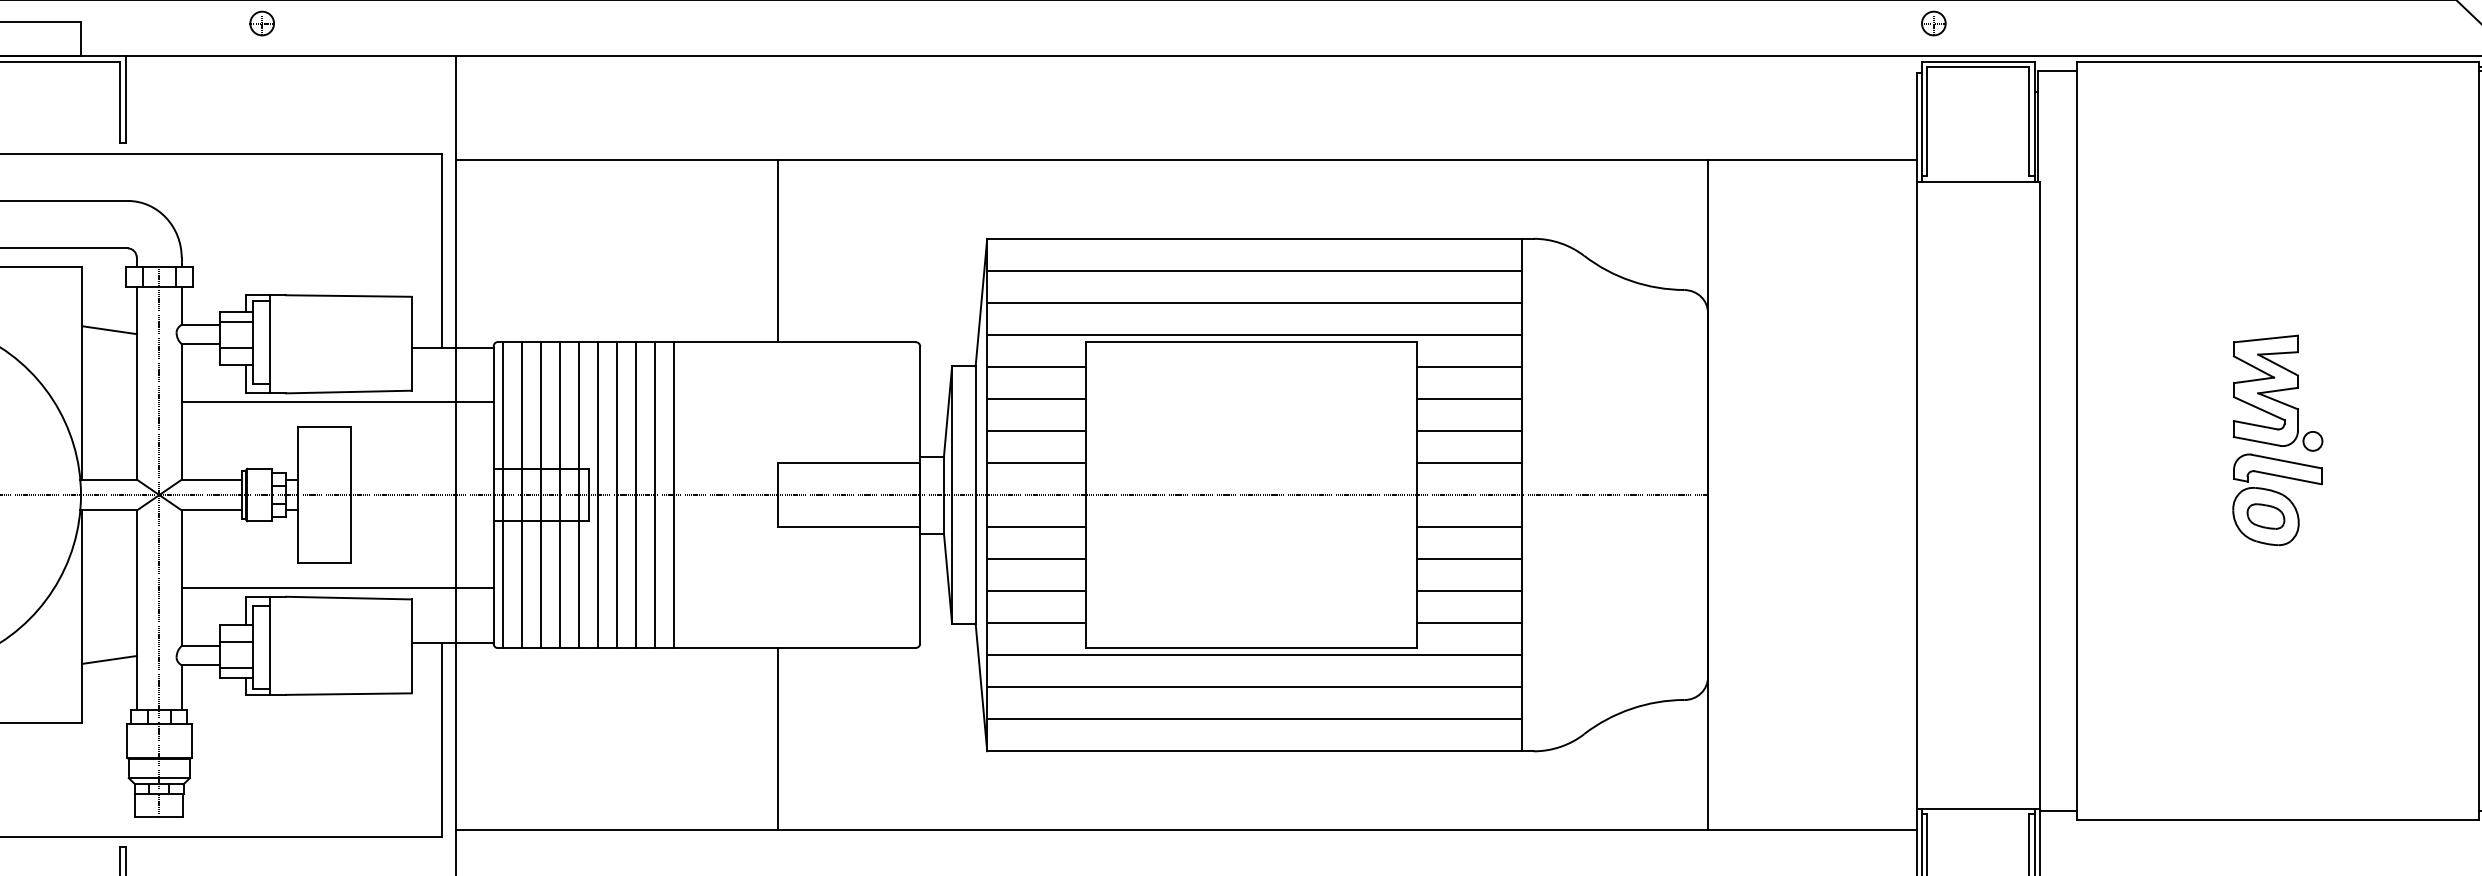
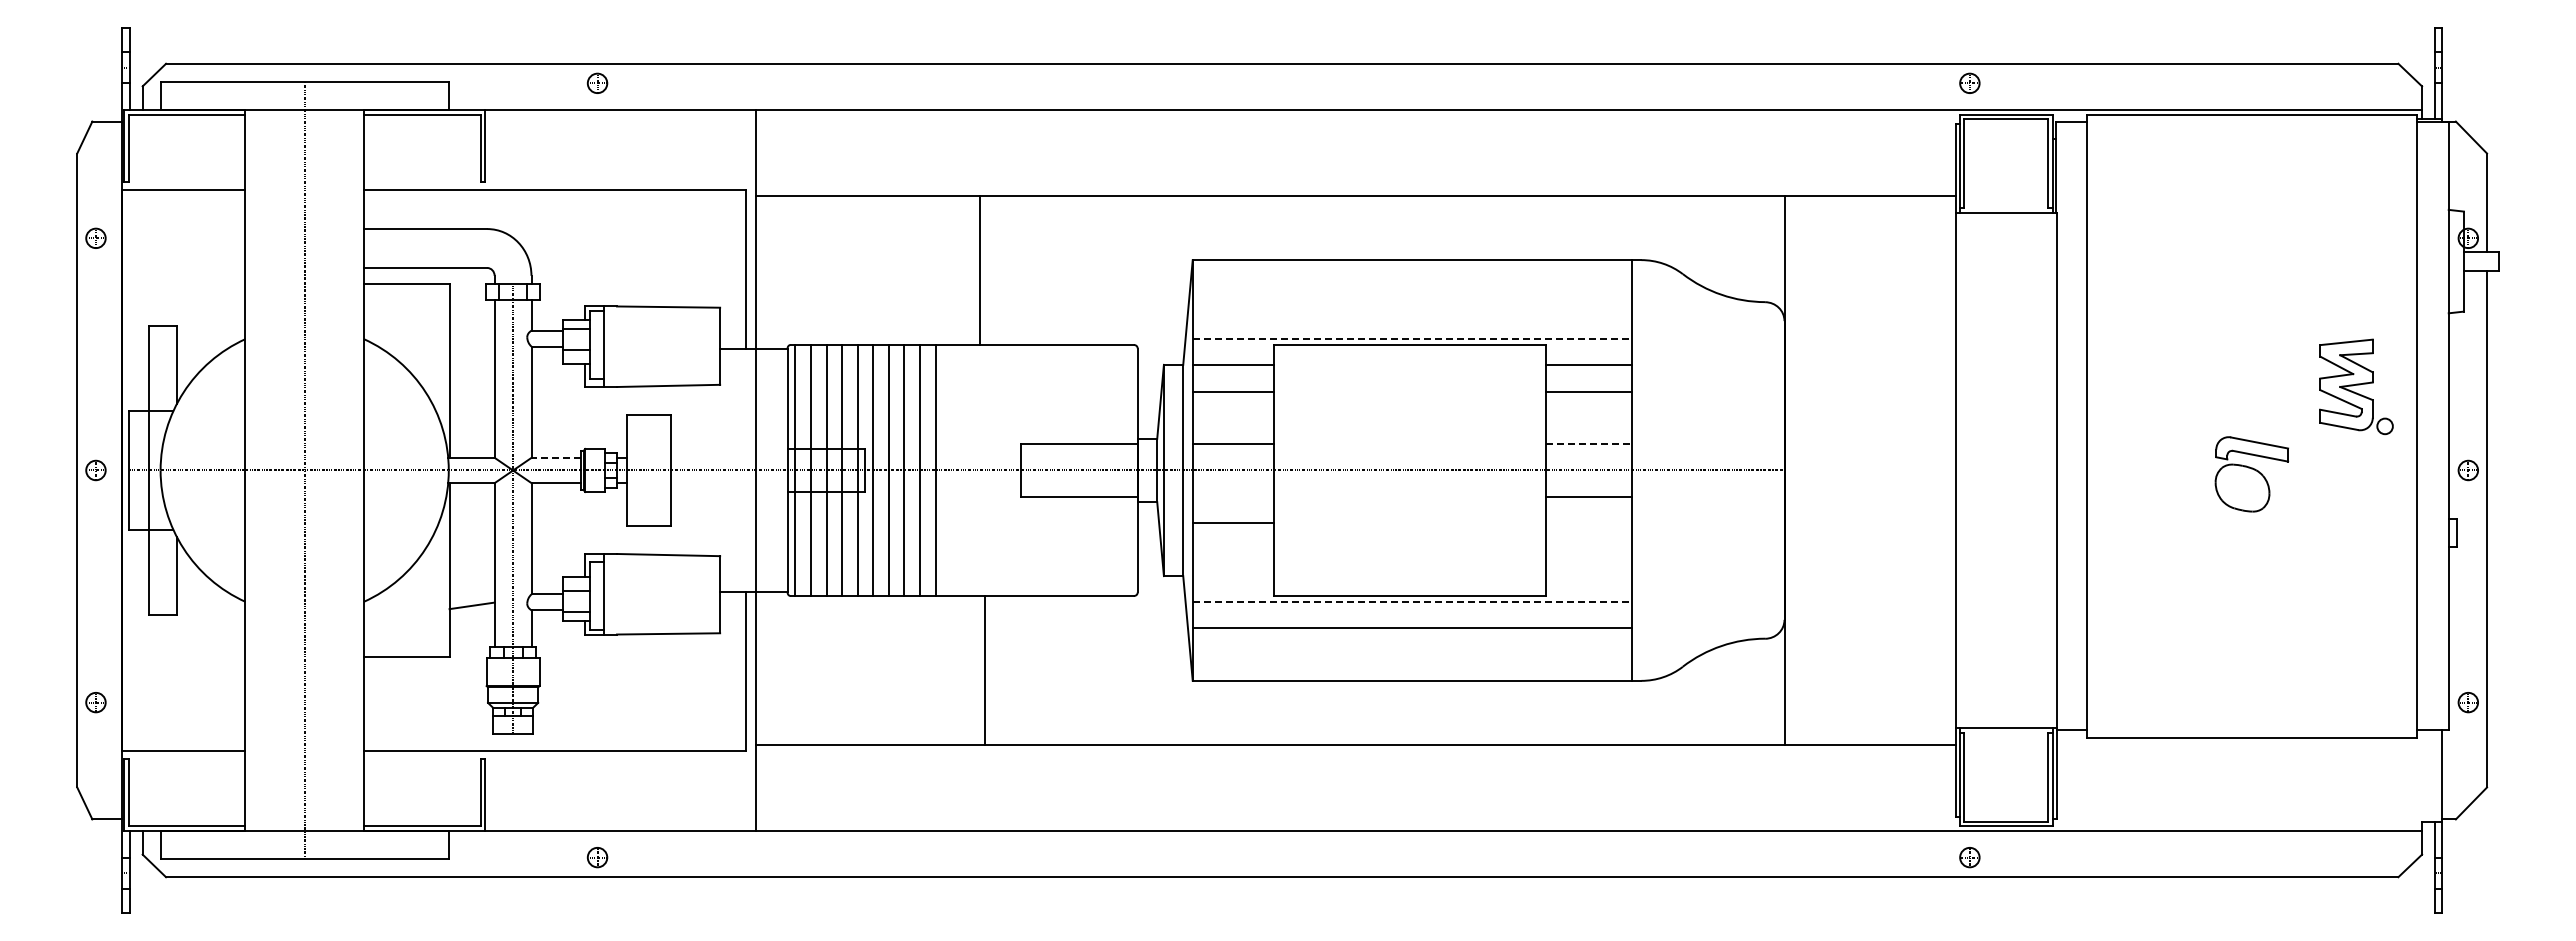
line: (778, 250) -> (980, 269), moved
line: (1253, 270) -> (1411, 286), removed
line: (1253, 302) -> (1411, 312), removed
line: (108, 329) -> (471, 334), removed
line: (1254, 335) -> (1412, 339), solid -> dashed
part: (2278, 392) -> (2356, 386), moved
line: (337, 402) -> (659, 394), removed
line: (1035, 430) -> (1232, 417), removed
line: (1469, 430) -> (1588, 417), removed
line: (1470, 463) -> (1589, 444), solid -> dashed
line: (212, 479) -> (556, 457), solid -> dashed
part: (2265, 517) -> (2242, 488), removed
line: (1035, 526) -> (1232, 496), removed
line: (1469, 559) -> (1588, 523), removed
line: (337, 587) -> (659, 546), removed
line: (1035, 591) -> (1232, 549), removed
line: (1469, 591) -> (1588, 549), removed
line: (1035, 622) -> (1232, 575), removed
line: (1469, 622) -> (1588, 575), removed
line: (1254, 654) -> (1412, 601), solid -> dashed
line: (1253, 719) -> (1411, 654), removed
line: (778, 738) -> (985, 670), moved

